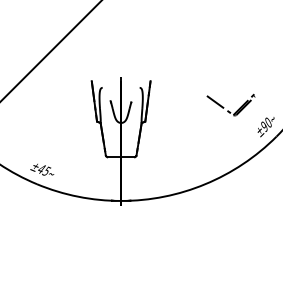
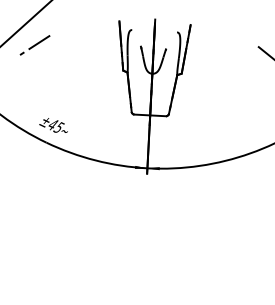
line: (21, 105) -> (32, 46), added

